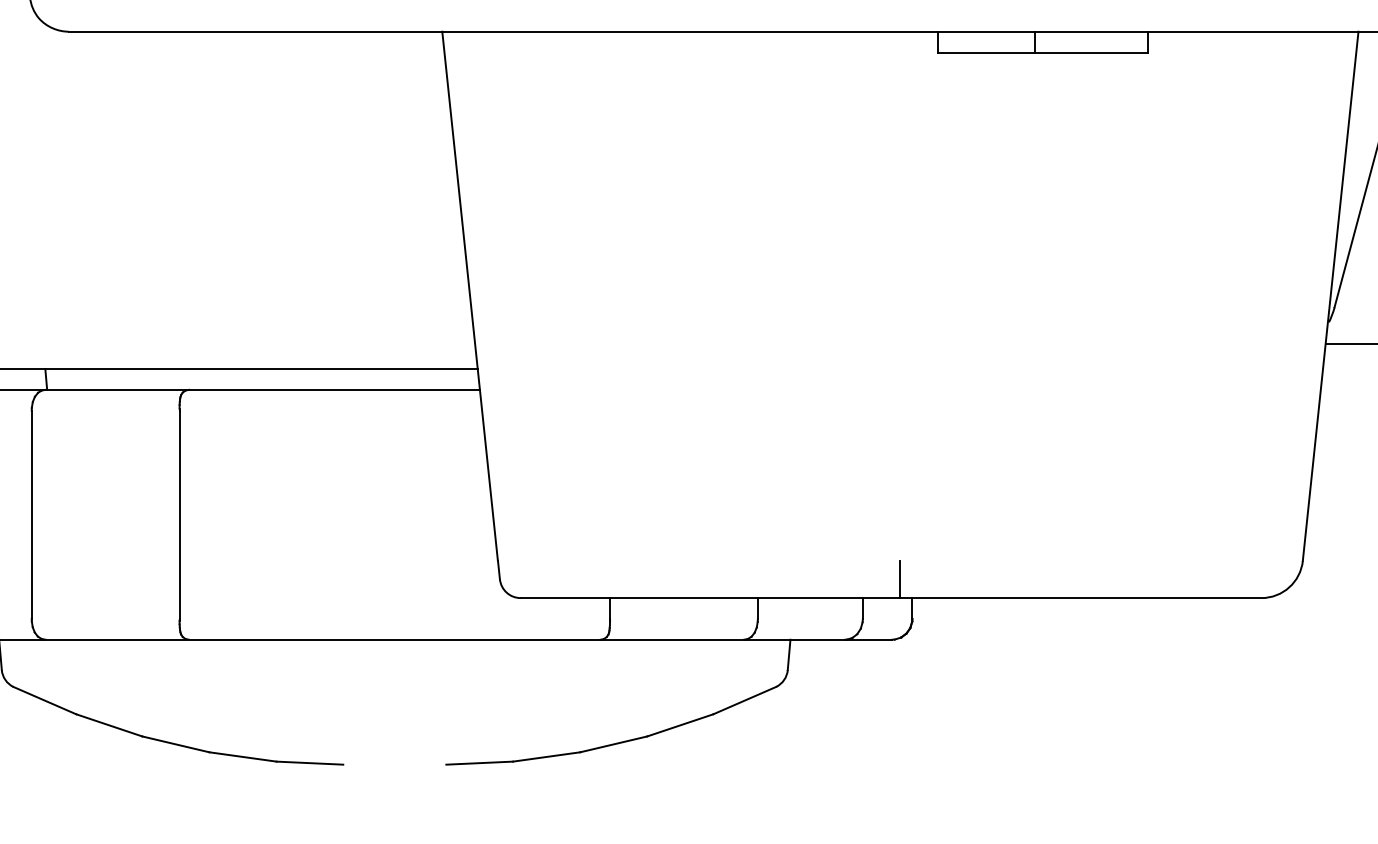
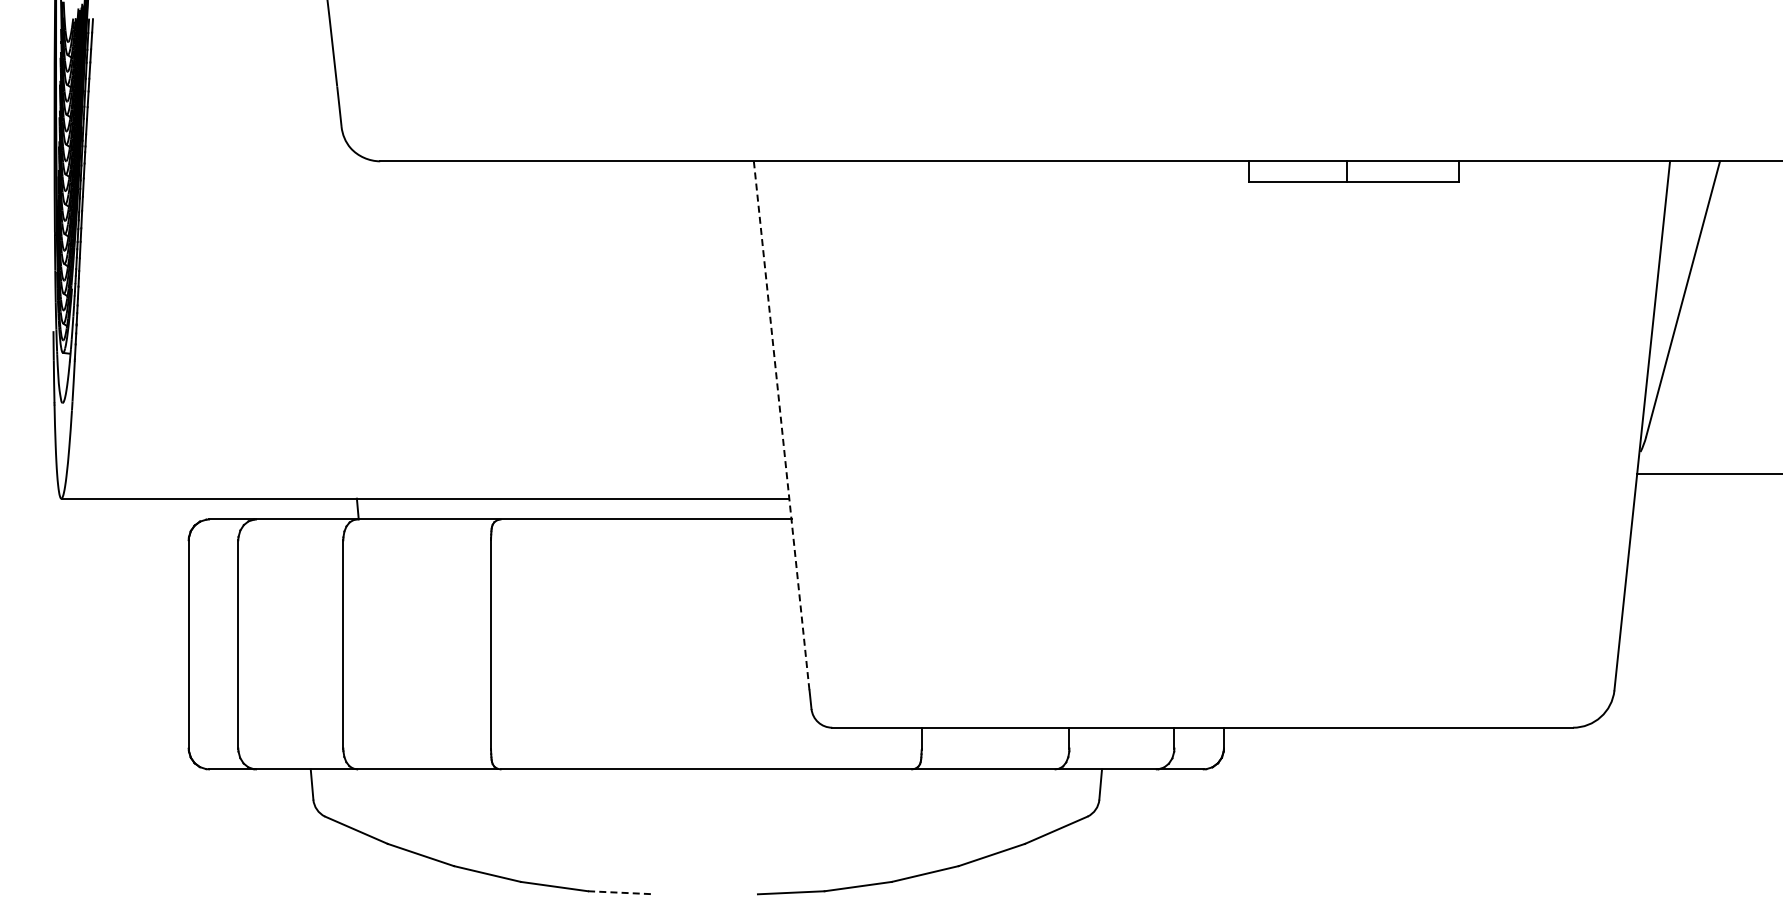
line: (469, 295) -> (781, 425), solid -> dashed
line: (899, 578) -> (1211, 708), removed
line: (309, 762) -> (621, 892), solid -> dashed

